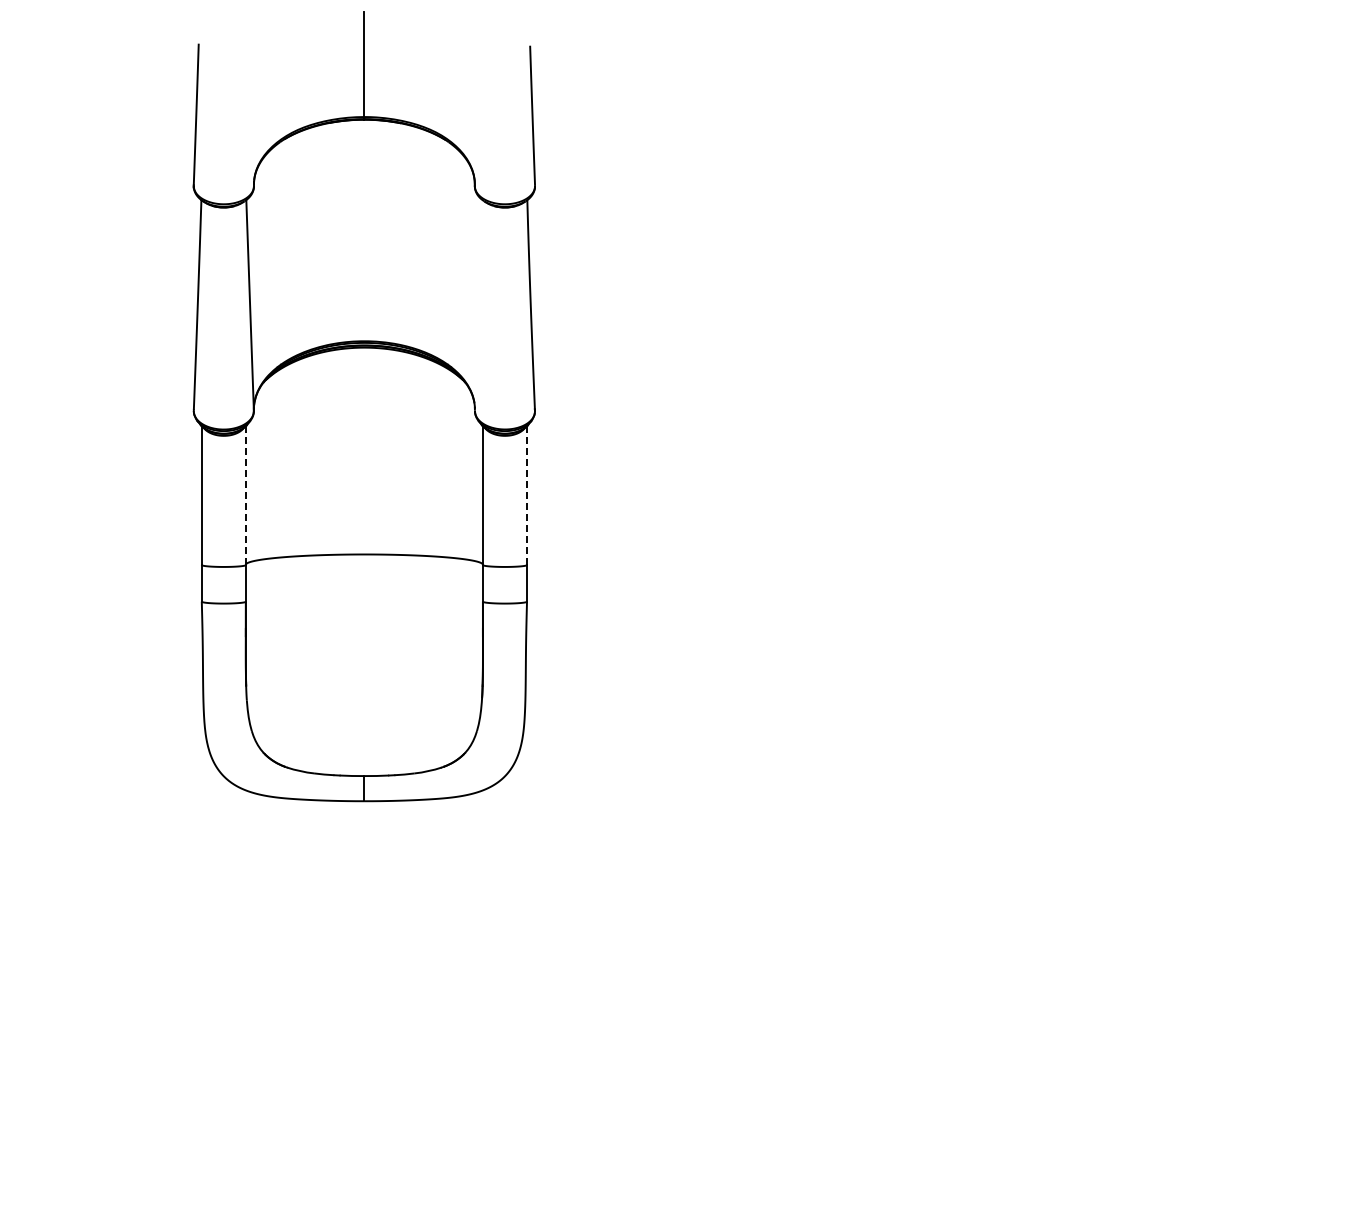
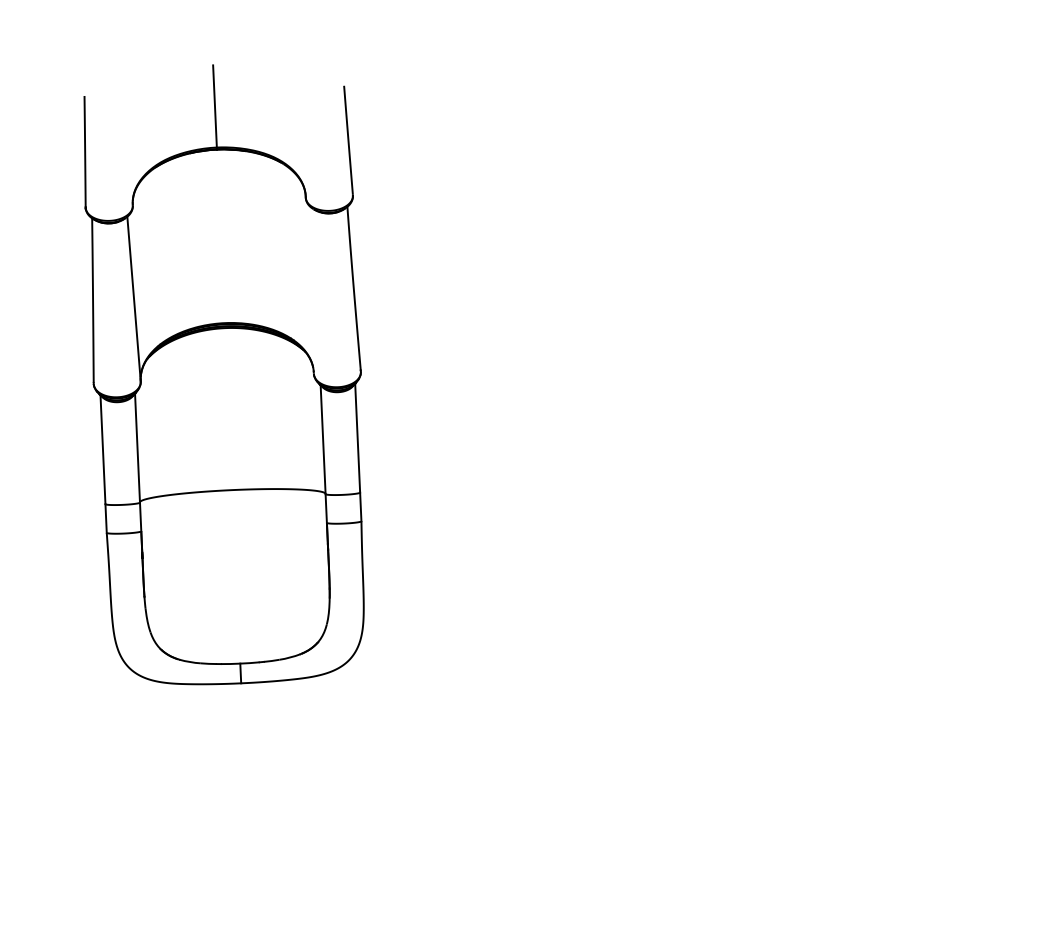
line: (245, 495) -> (137, 448), dashed -> solid
line: (527, 495) -> (358, 438), dashed -> solid

